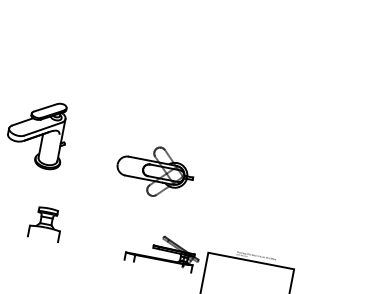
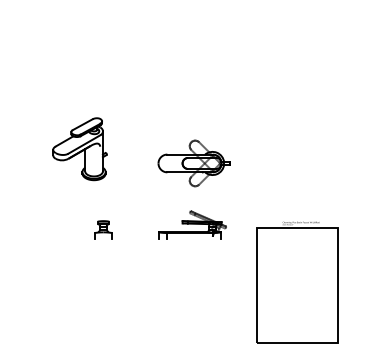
part: (46, 222) -> (103, 229), size x0.62
part: (163, 251) -> (192, 224), moved

